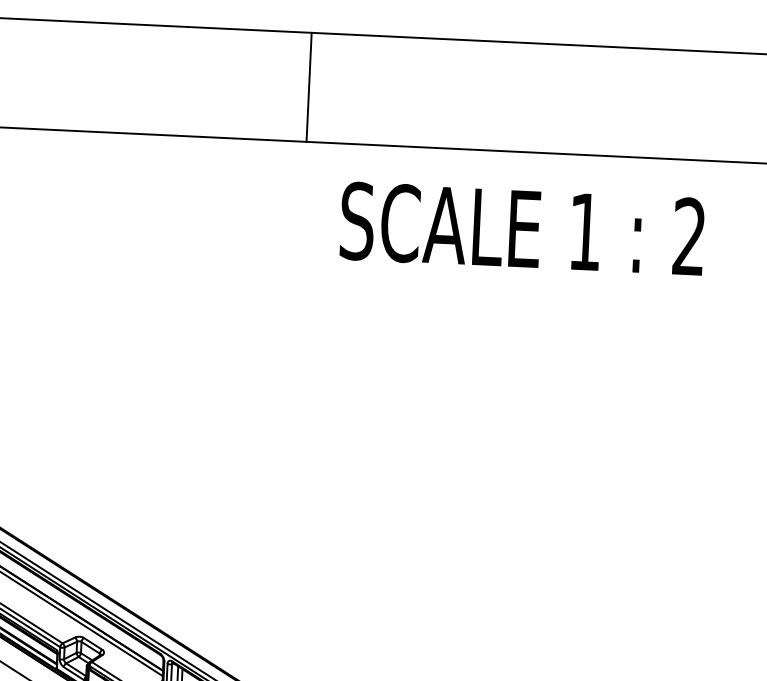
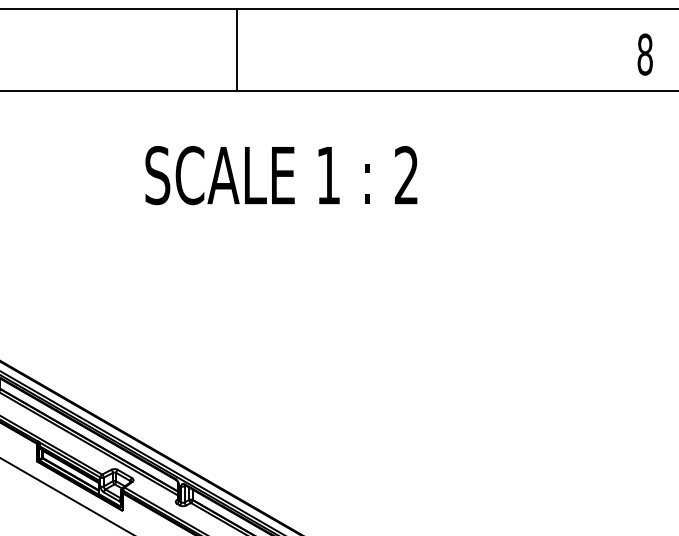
line: (308, 86) -> (236, 49), moved
text: (522, 228) -> (281, 175), moved

